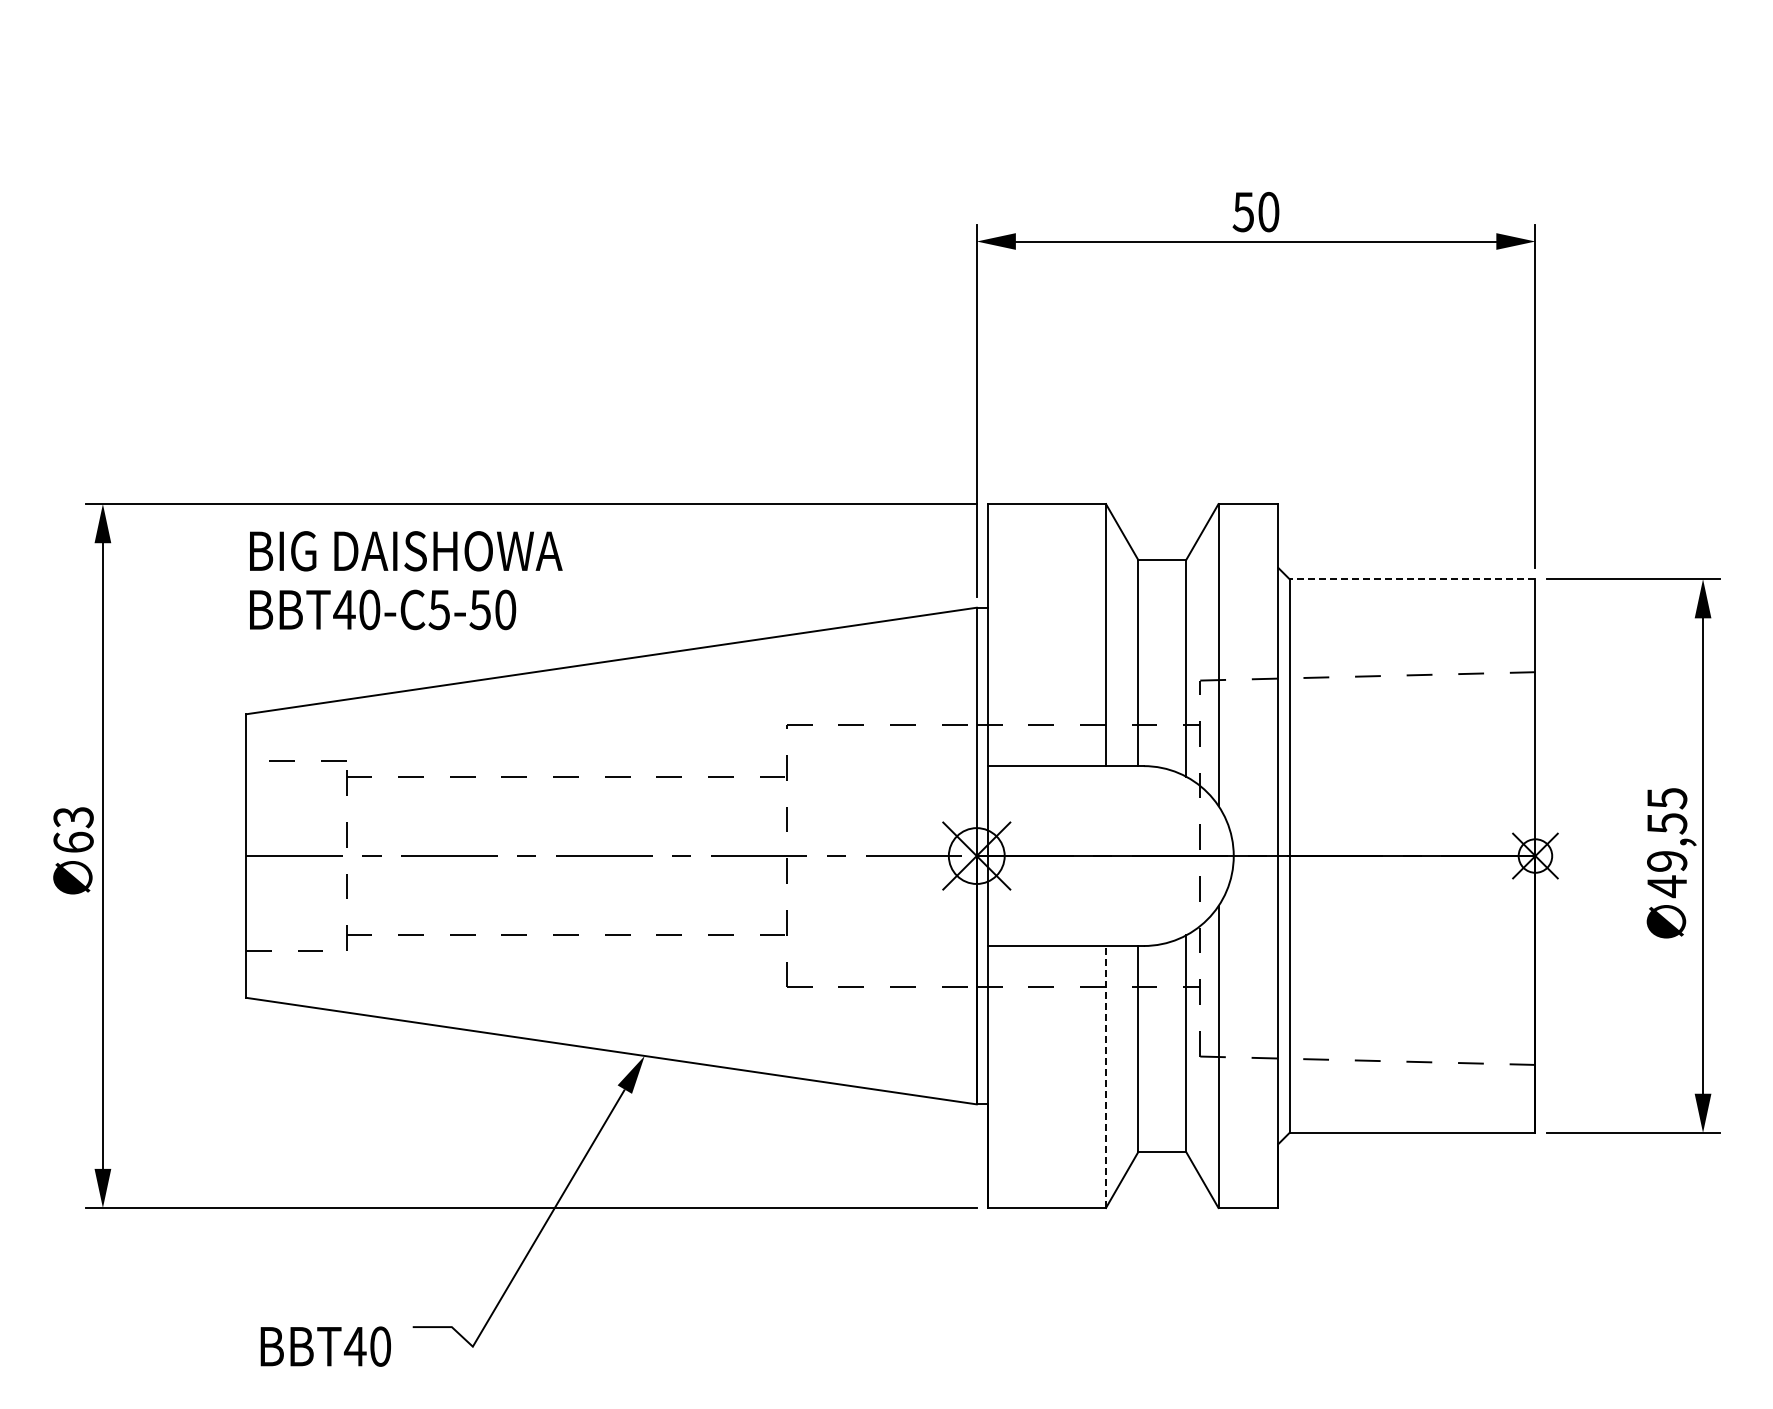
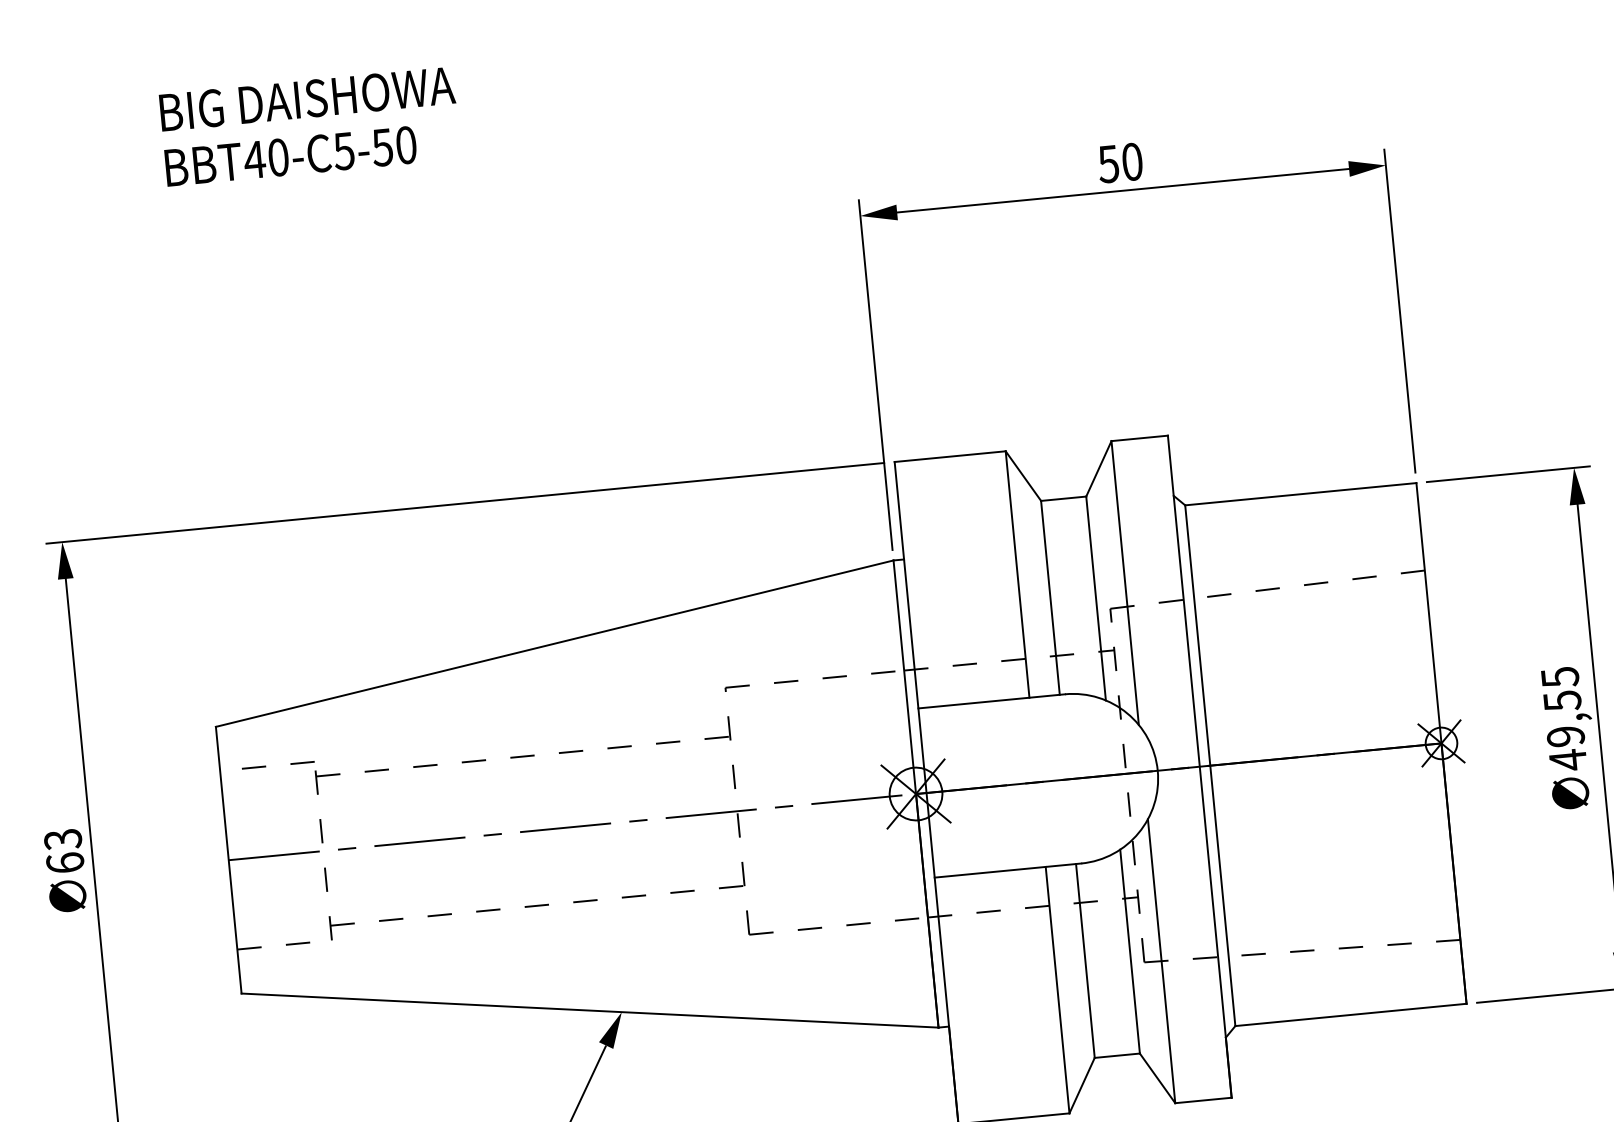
line: (1412, 579) -> (1300, 494), dashed -> solid
text: (406, 580) -> (310, 126), moved
line: (1106, 1076) -> (1058, 989), dashed -> solid

